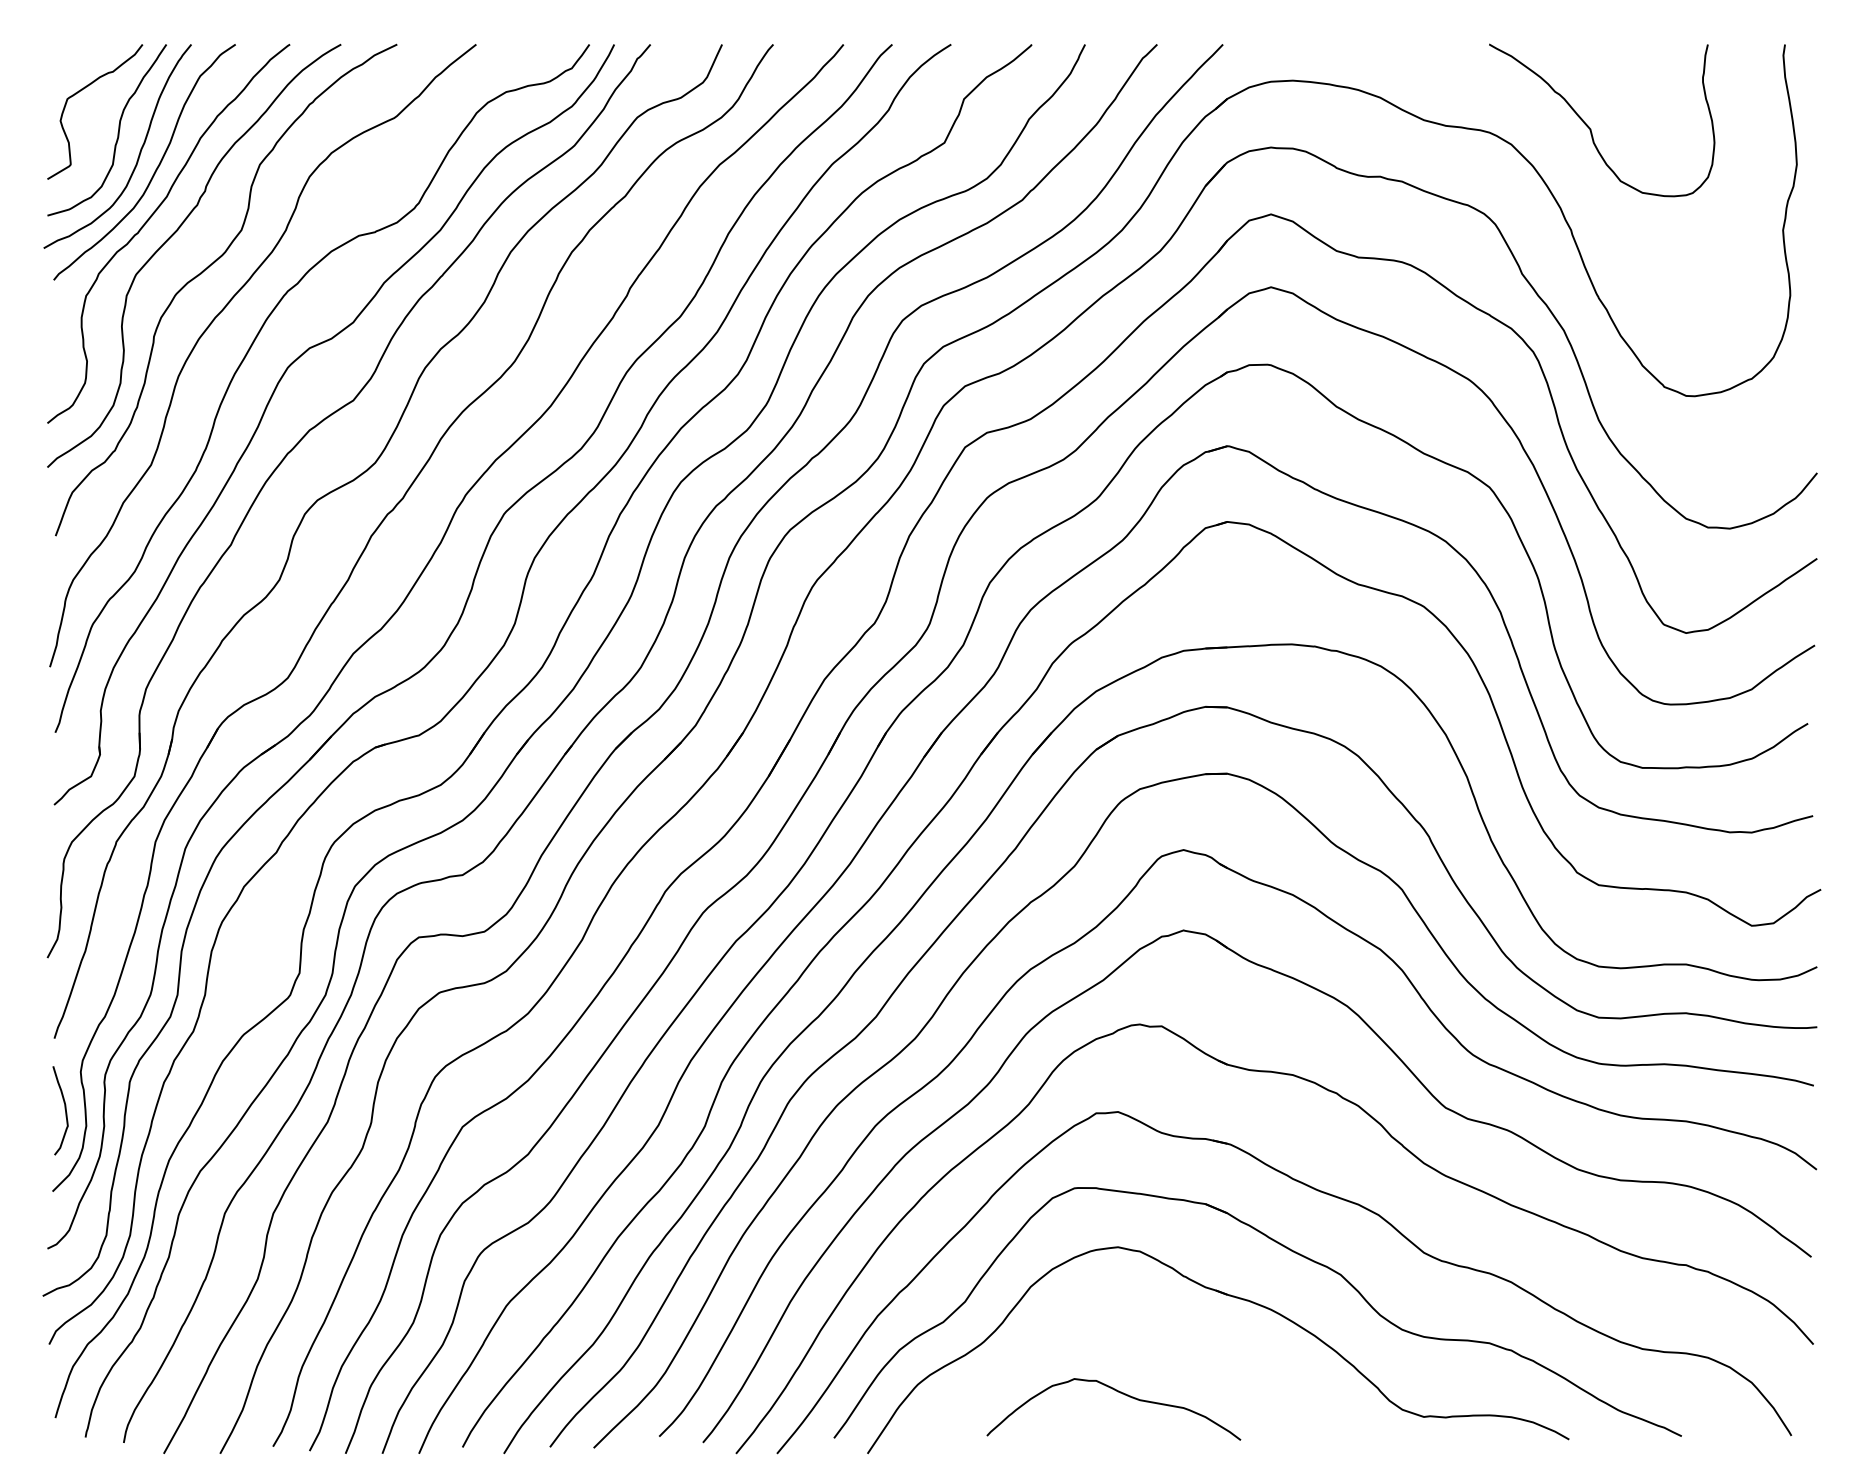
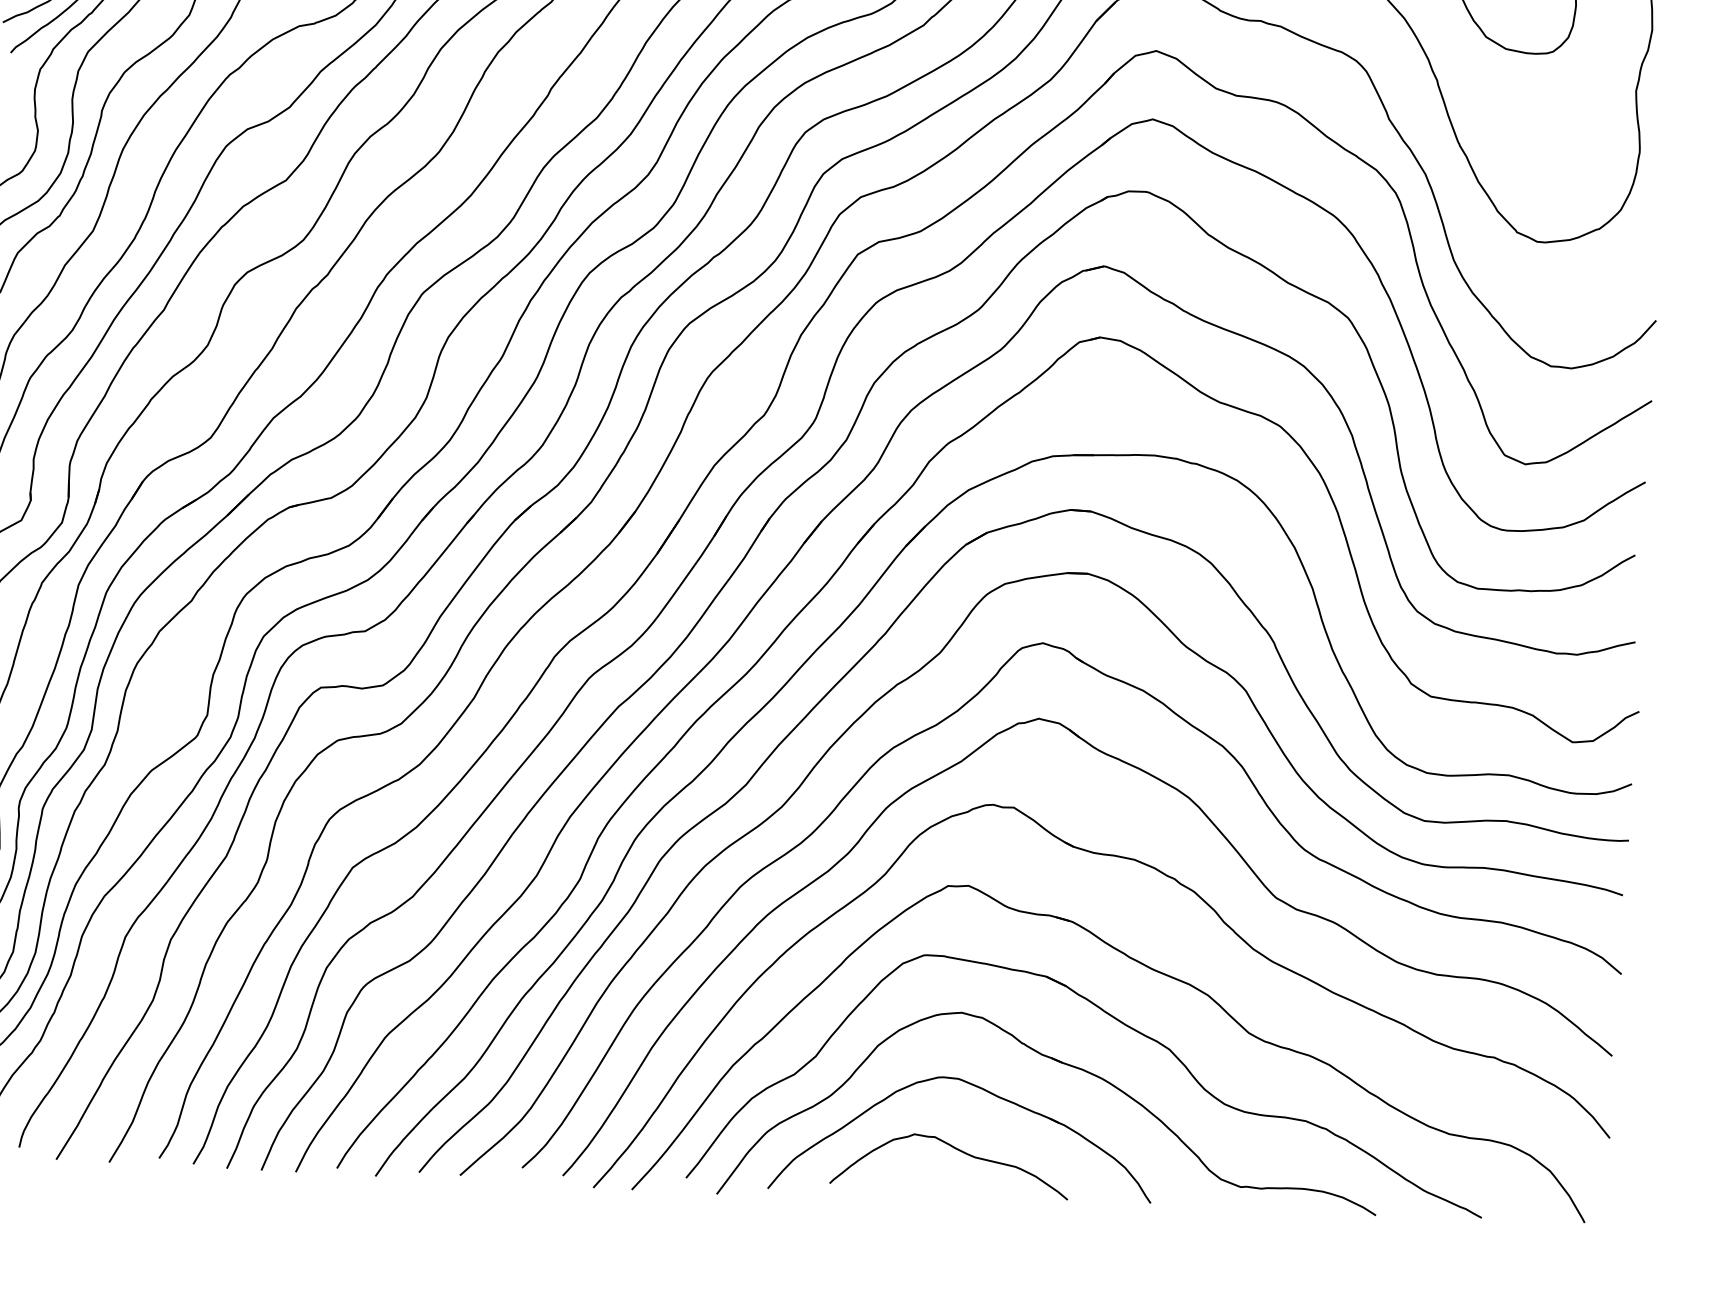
part: (1149, 1330) -> (987, 1092), added

